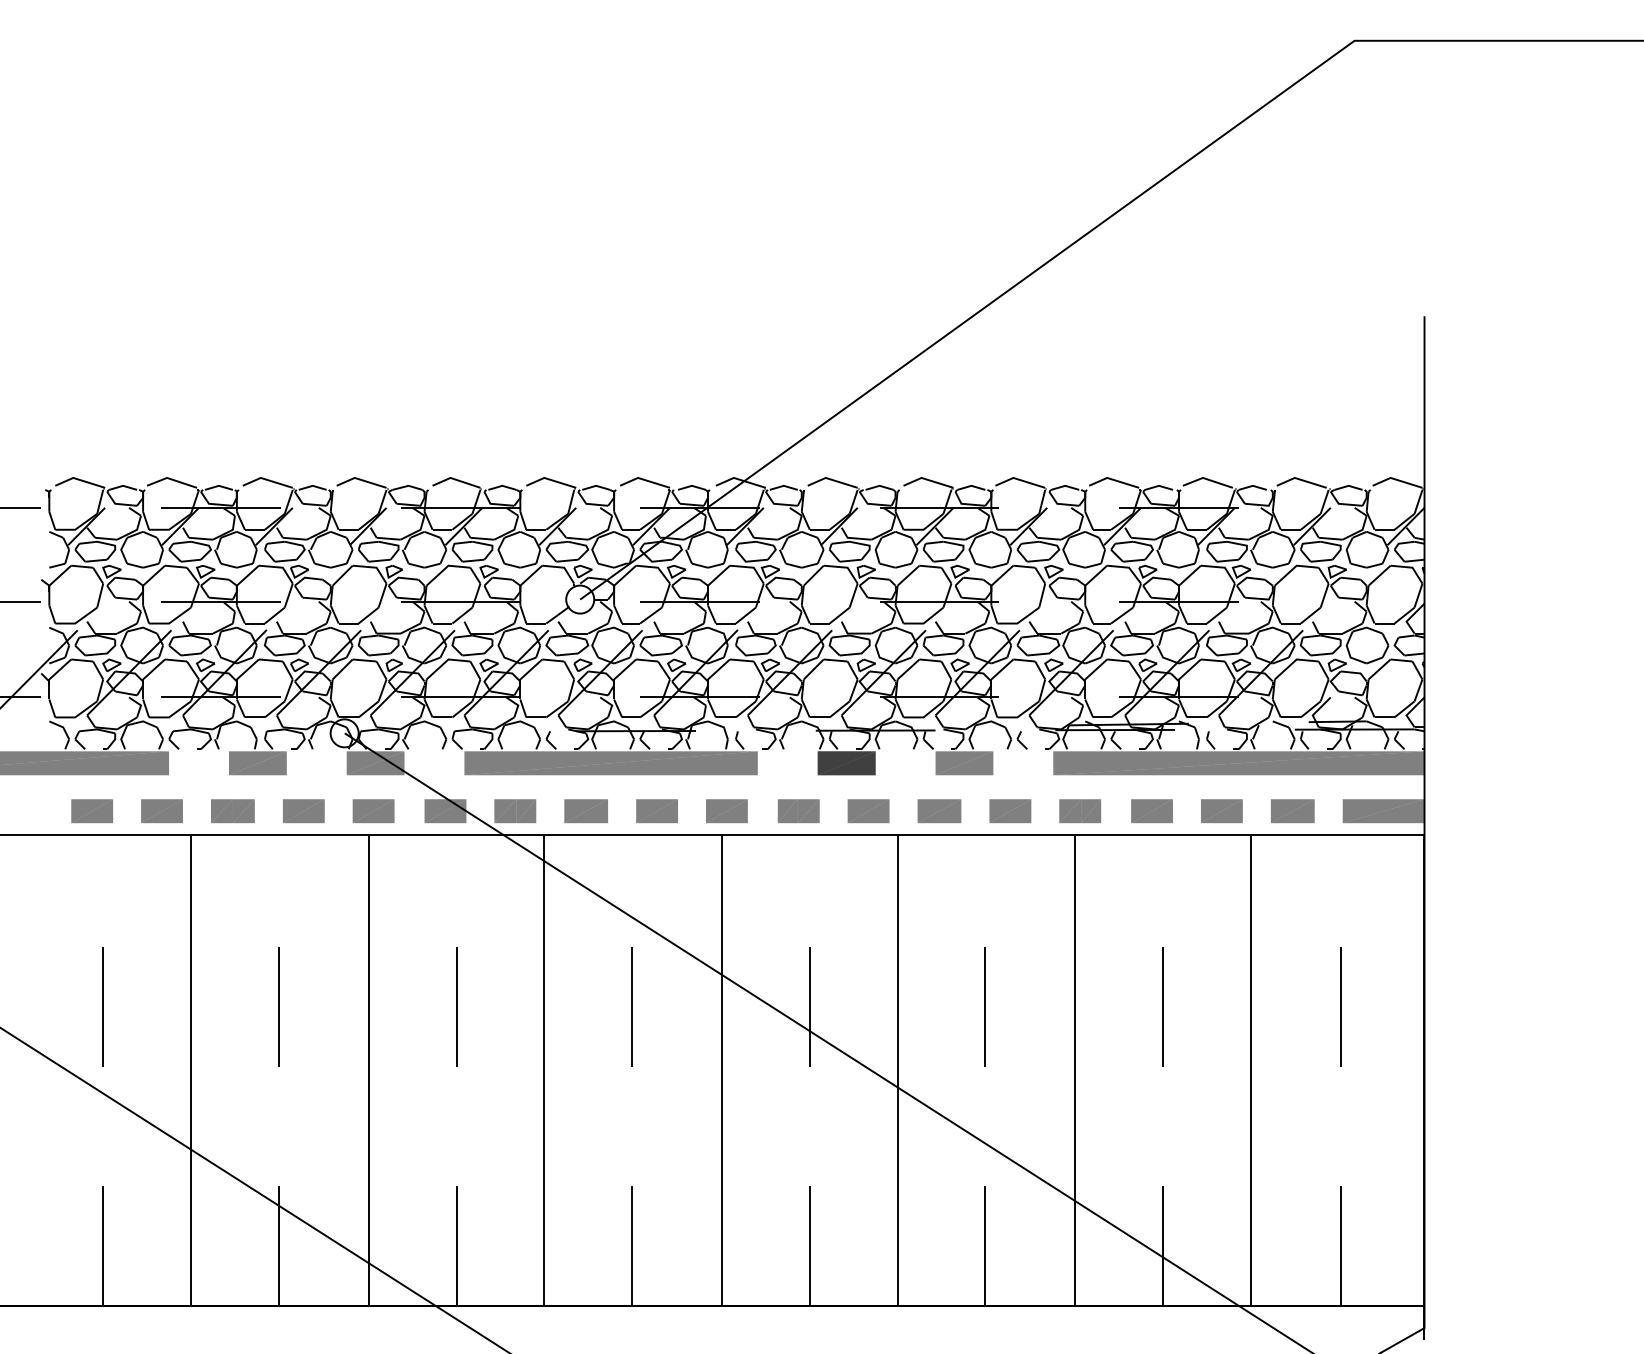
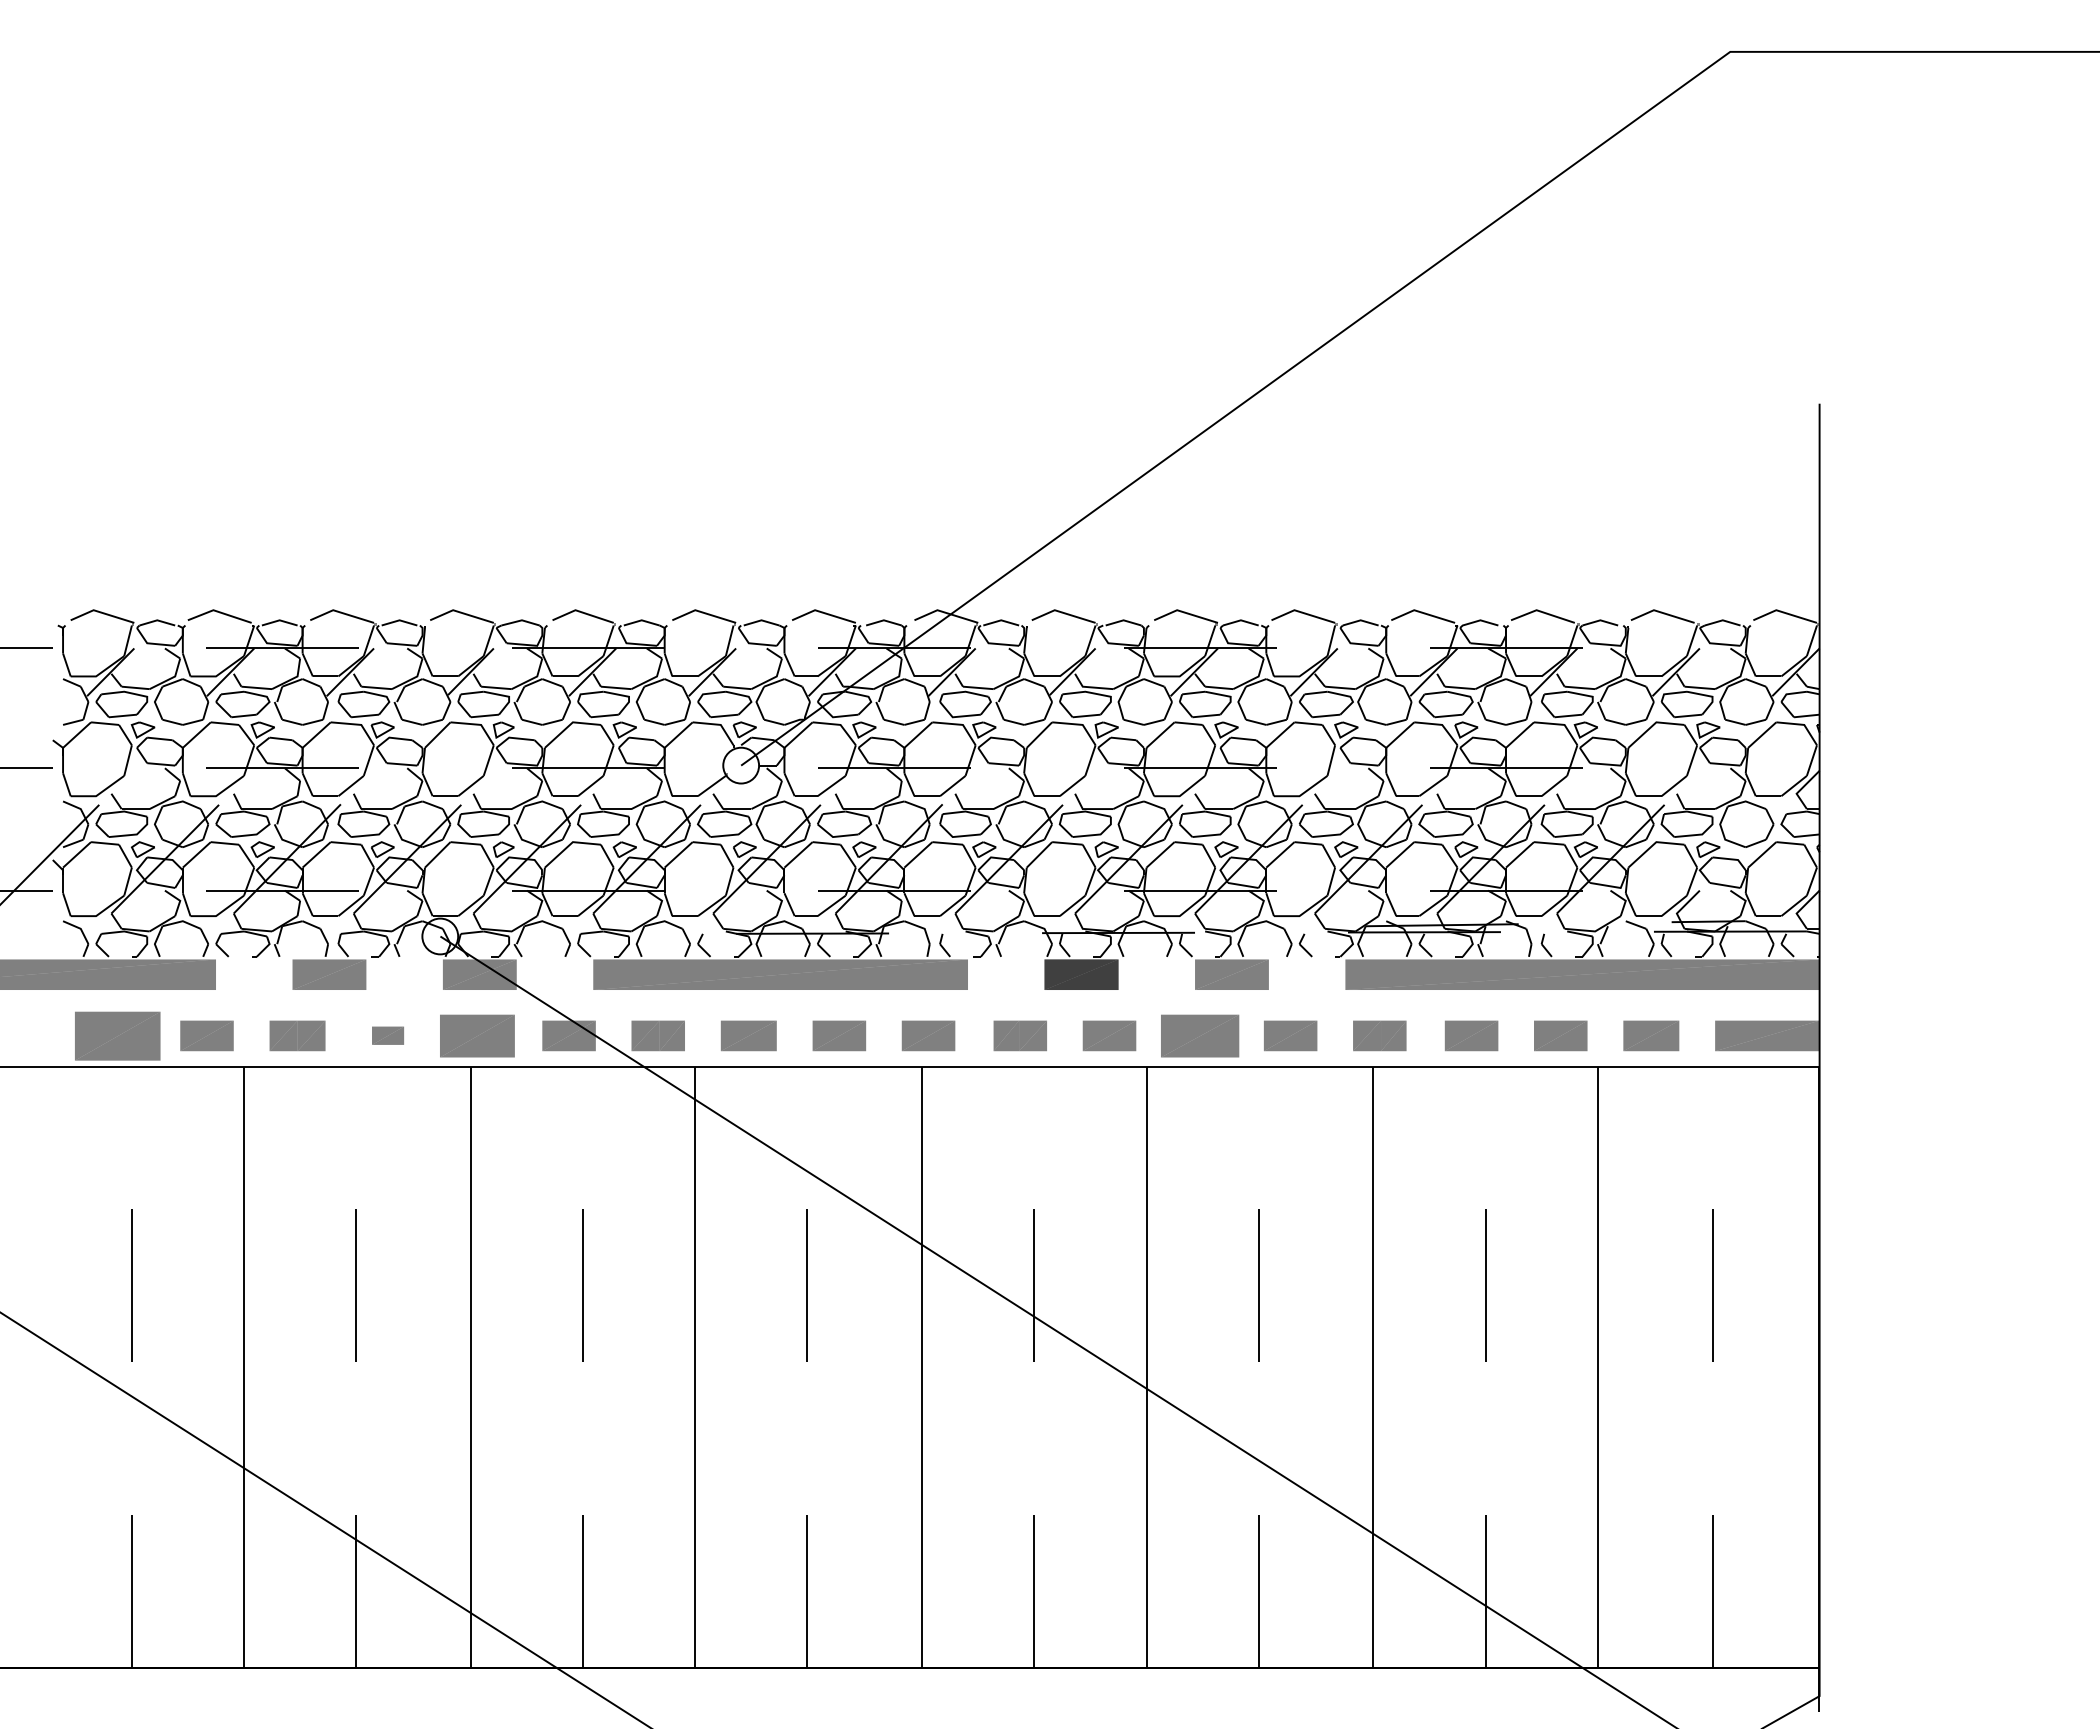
part: (91, 810) -> (117, 1035), size x1.6
part: (303, 810) -> (387, 1035), size x0.6
part: (373, 810) -> (476, 1035), size x1.4
part: (939, 810) -> (1199, 1035), size x1.4

